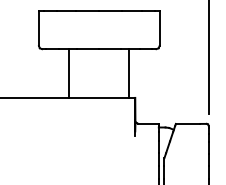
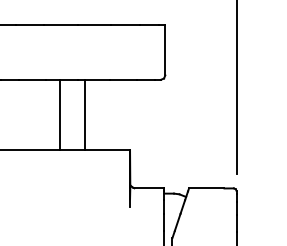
line: (69, 73) -> (60, 115), moved
line: (129, 73) -> (85, 115), moved

